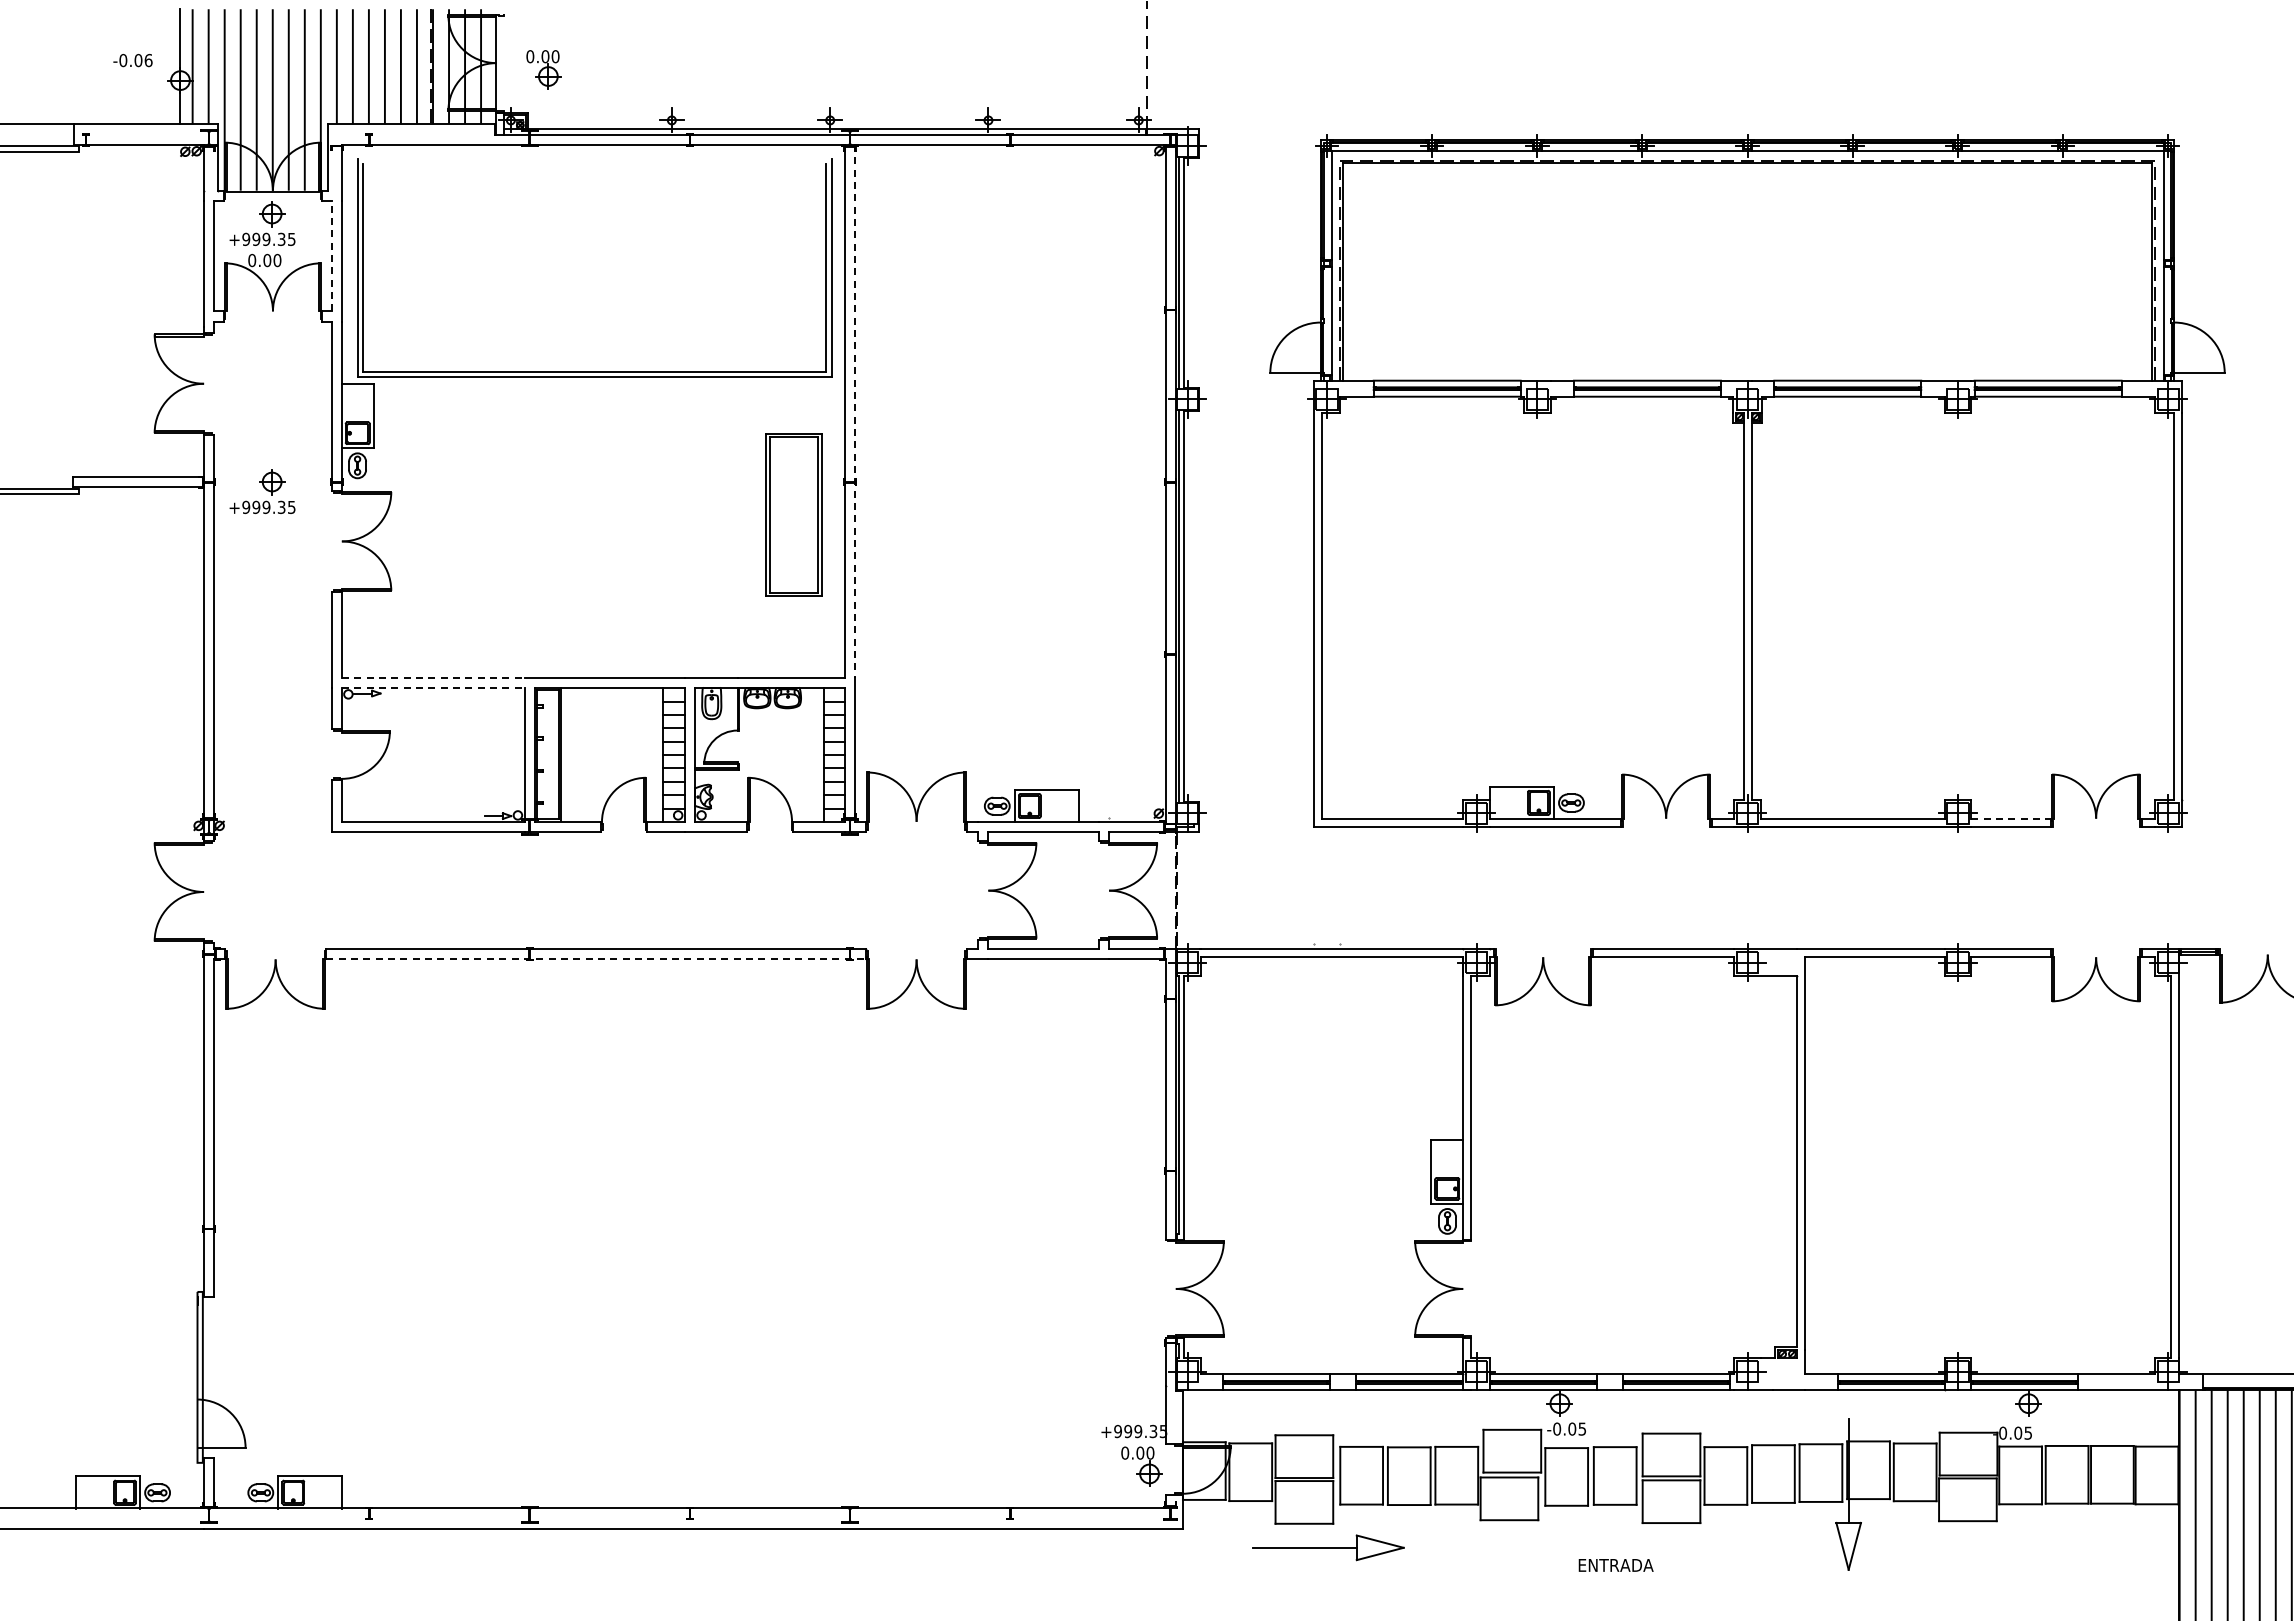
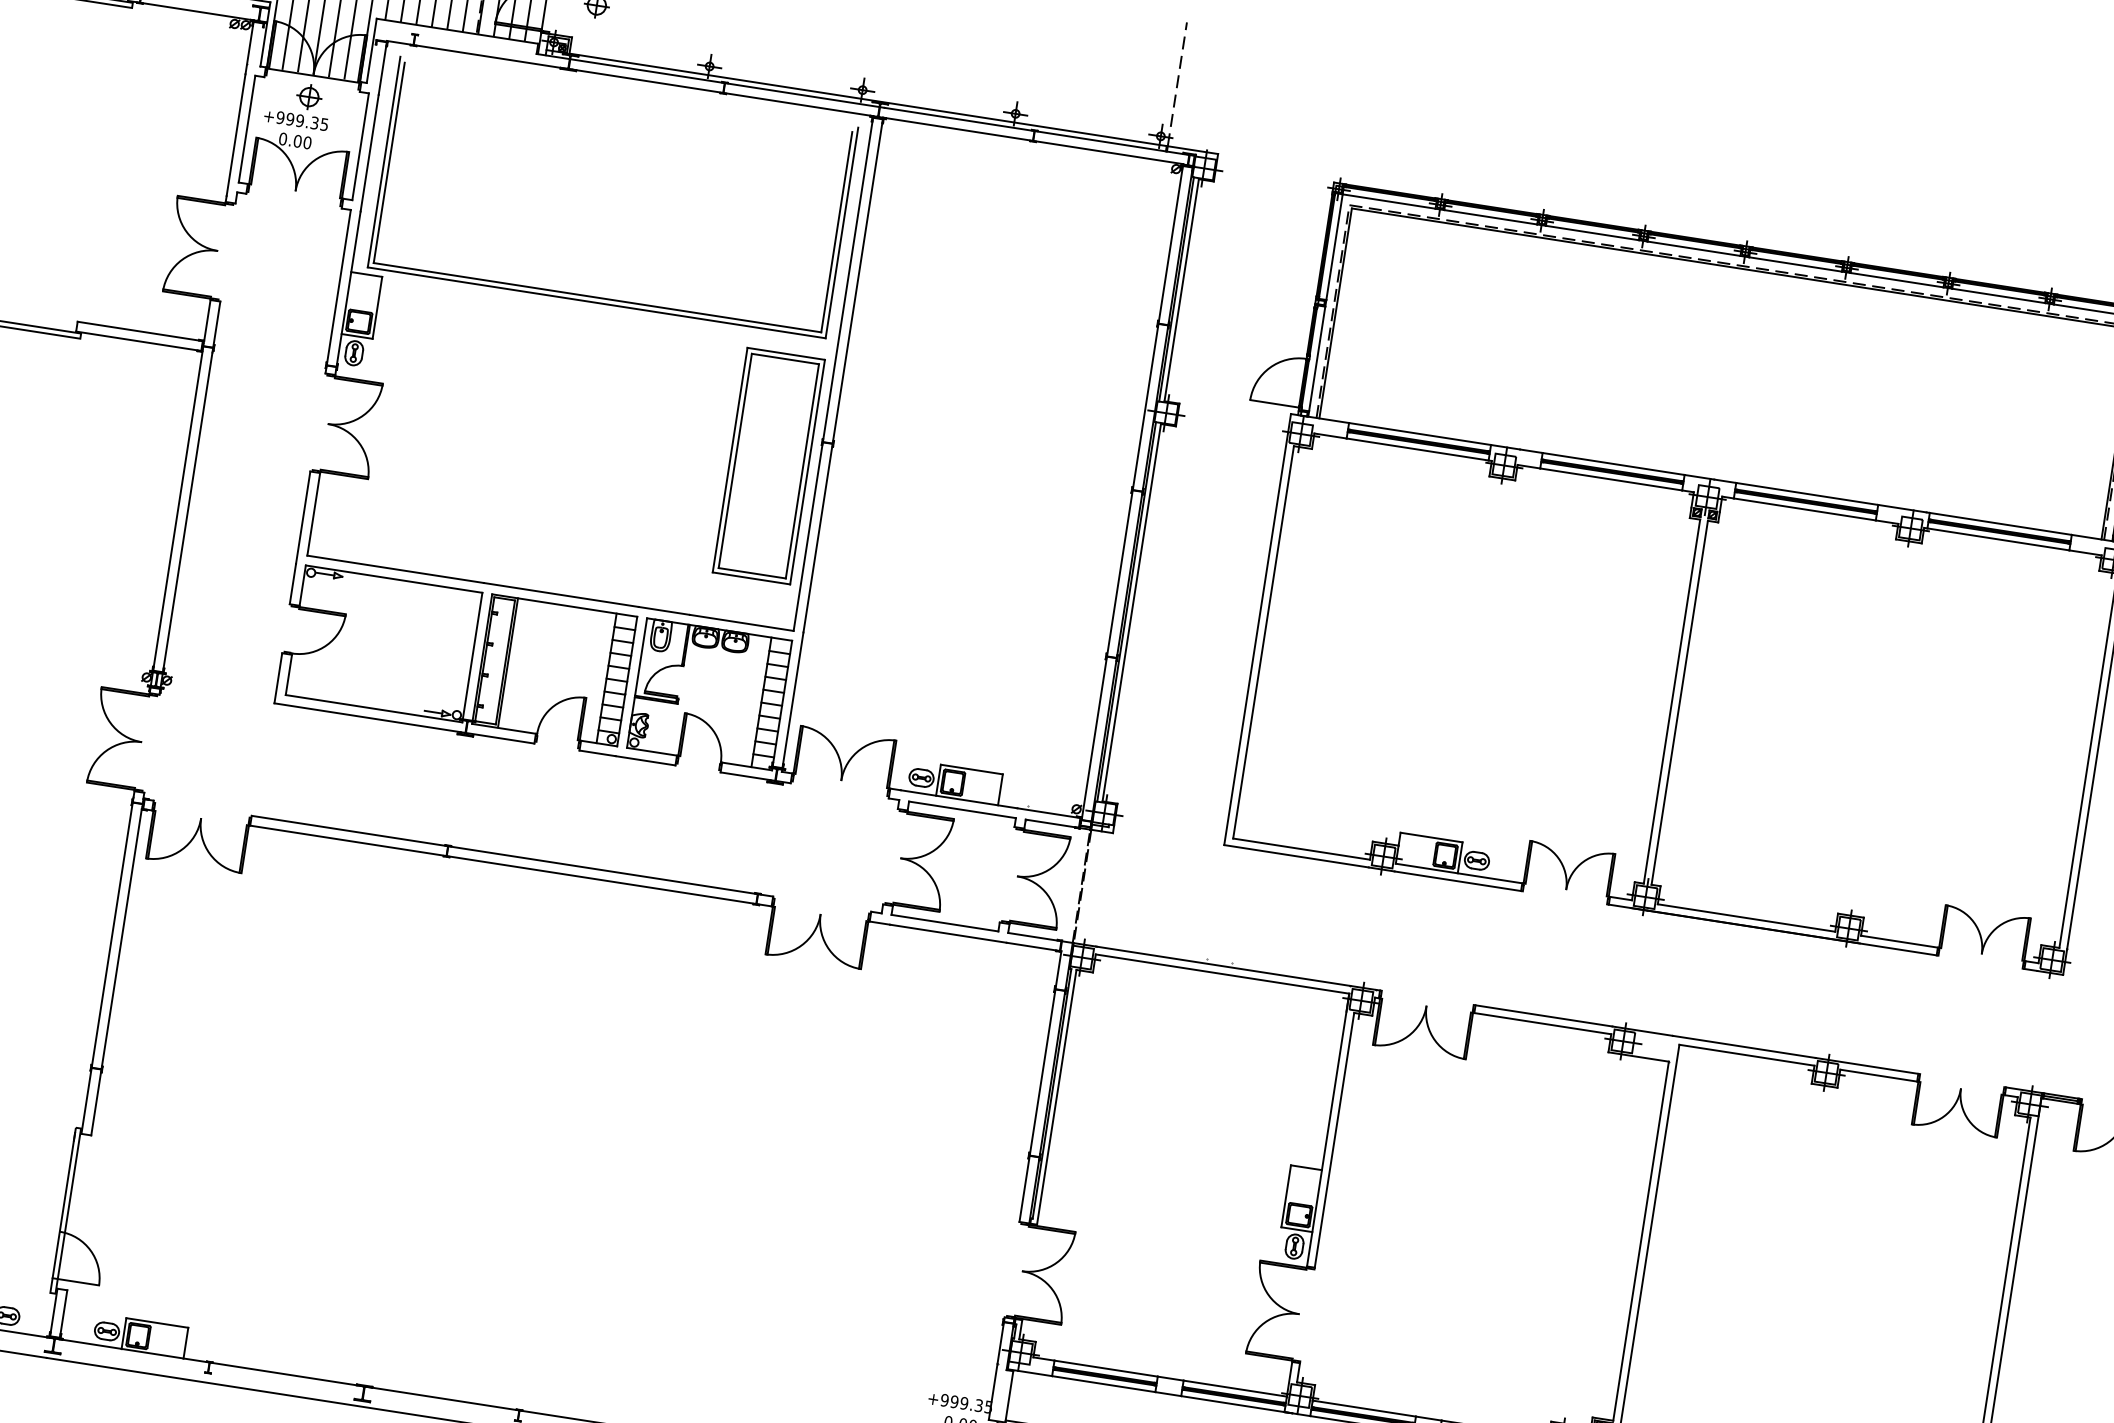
line: (331, 255) -> (360, 146), dashed -> solid
line: (855, 411) -> (843, 375), dashed -> solid
part: (262, 491) -> (258, 363), removed
part: (793, 514) -> (768, 465), size x1.43
line: (433, 677) -> (395, 569), dashed -> solid
line: (433, 687) -> (394, 578), dashed -> solid
line: (2011, 818) -> (1899, 941), dashed -> solid
line: (596, 959) -> (511, 866), dashed -> solid

